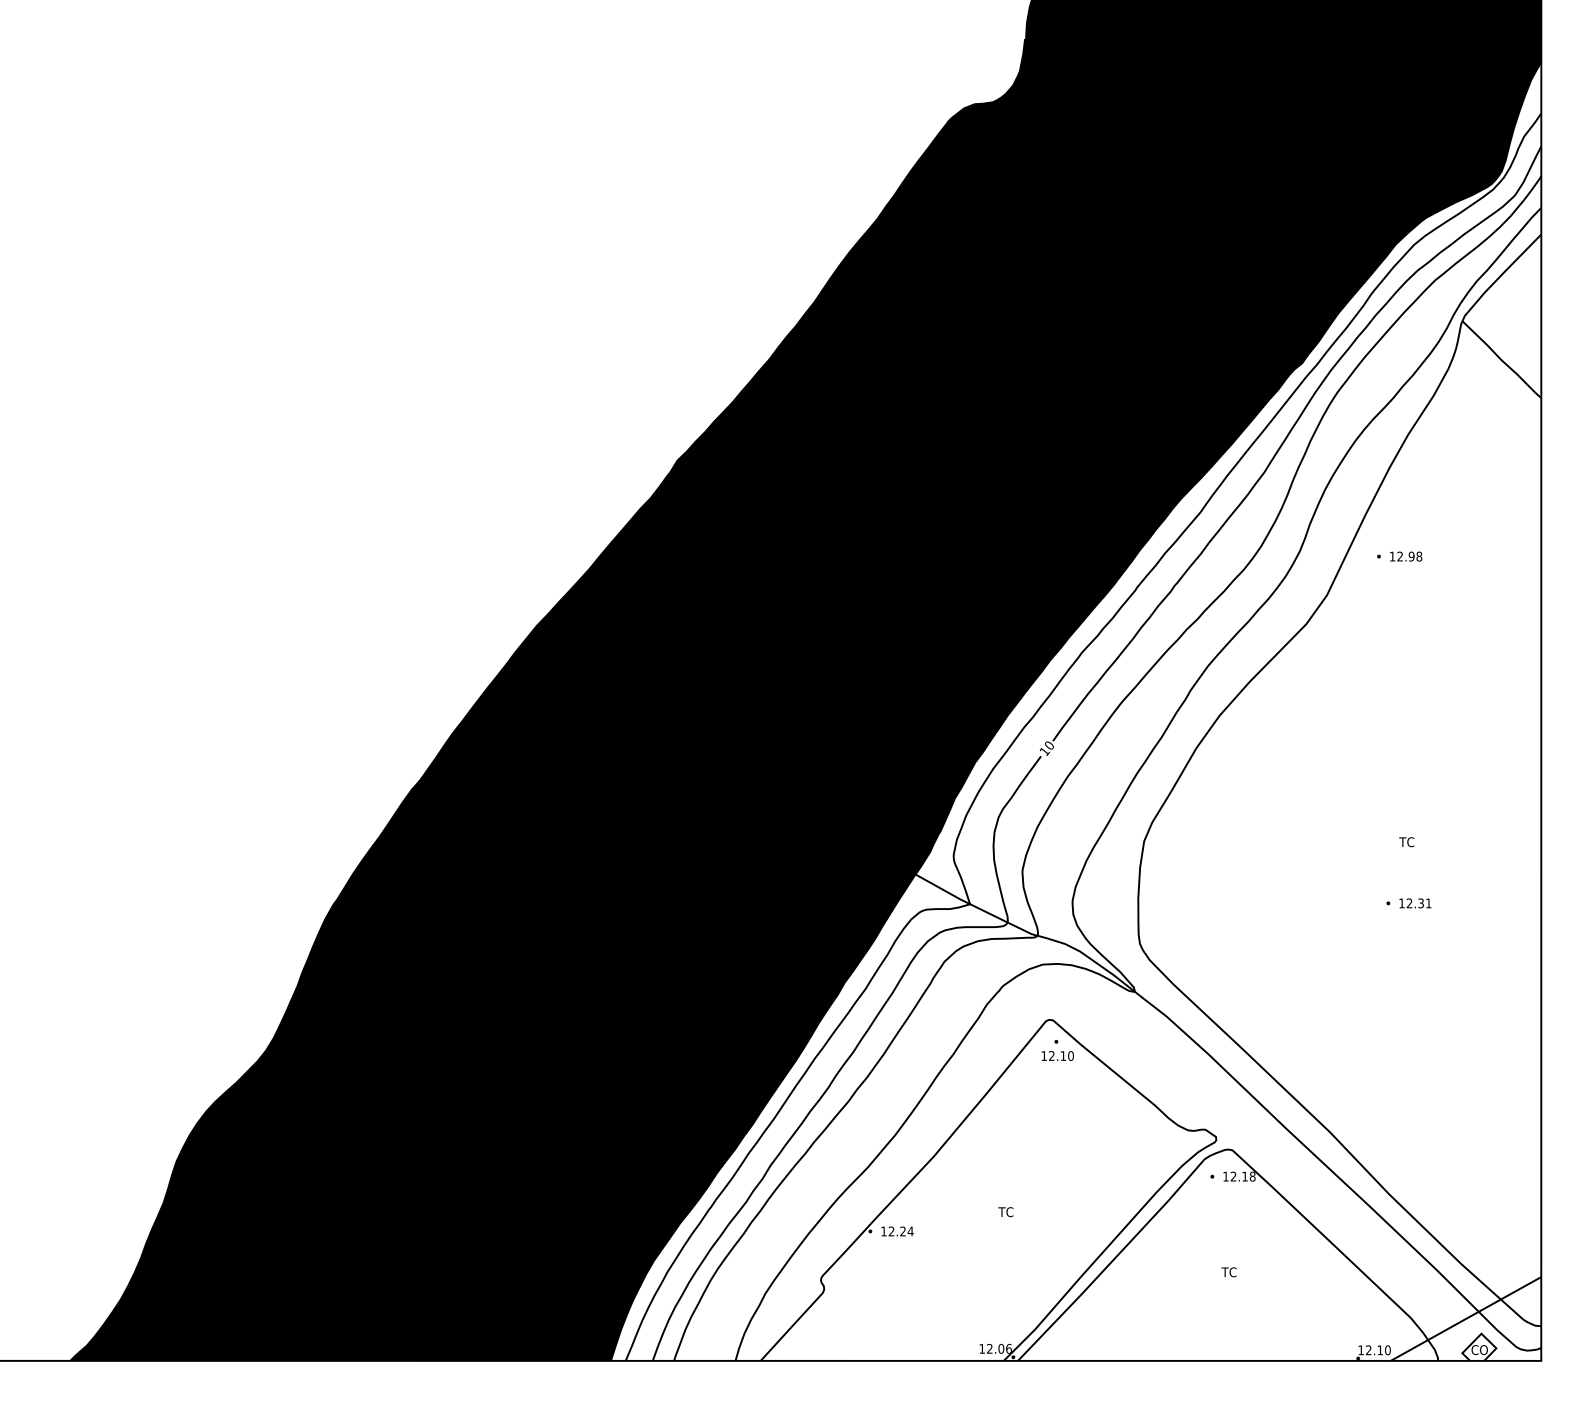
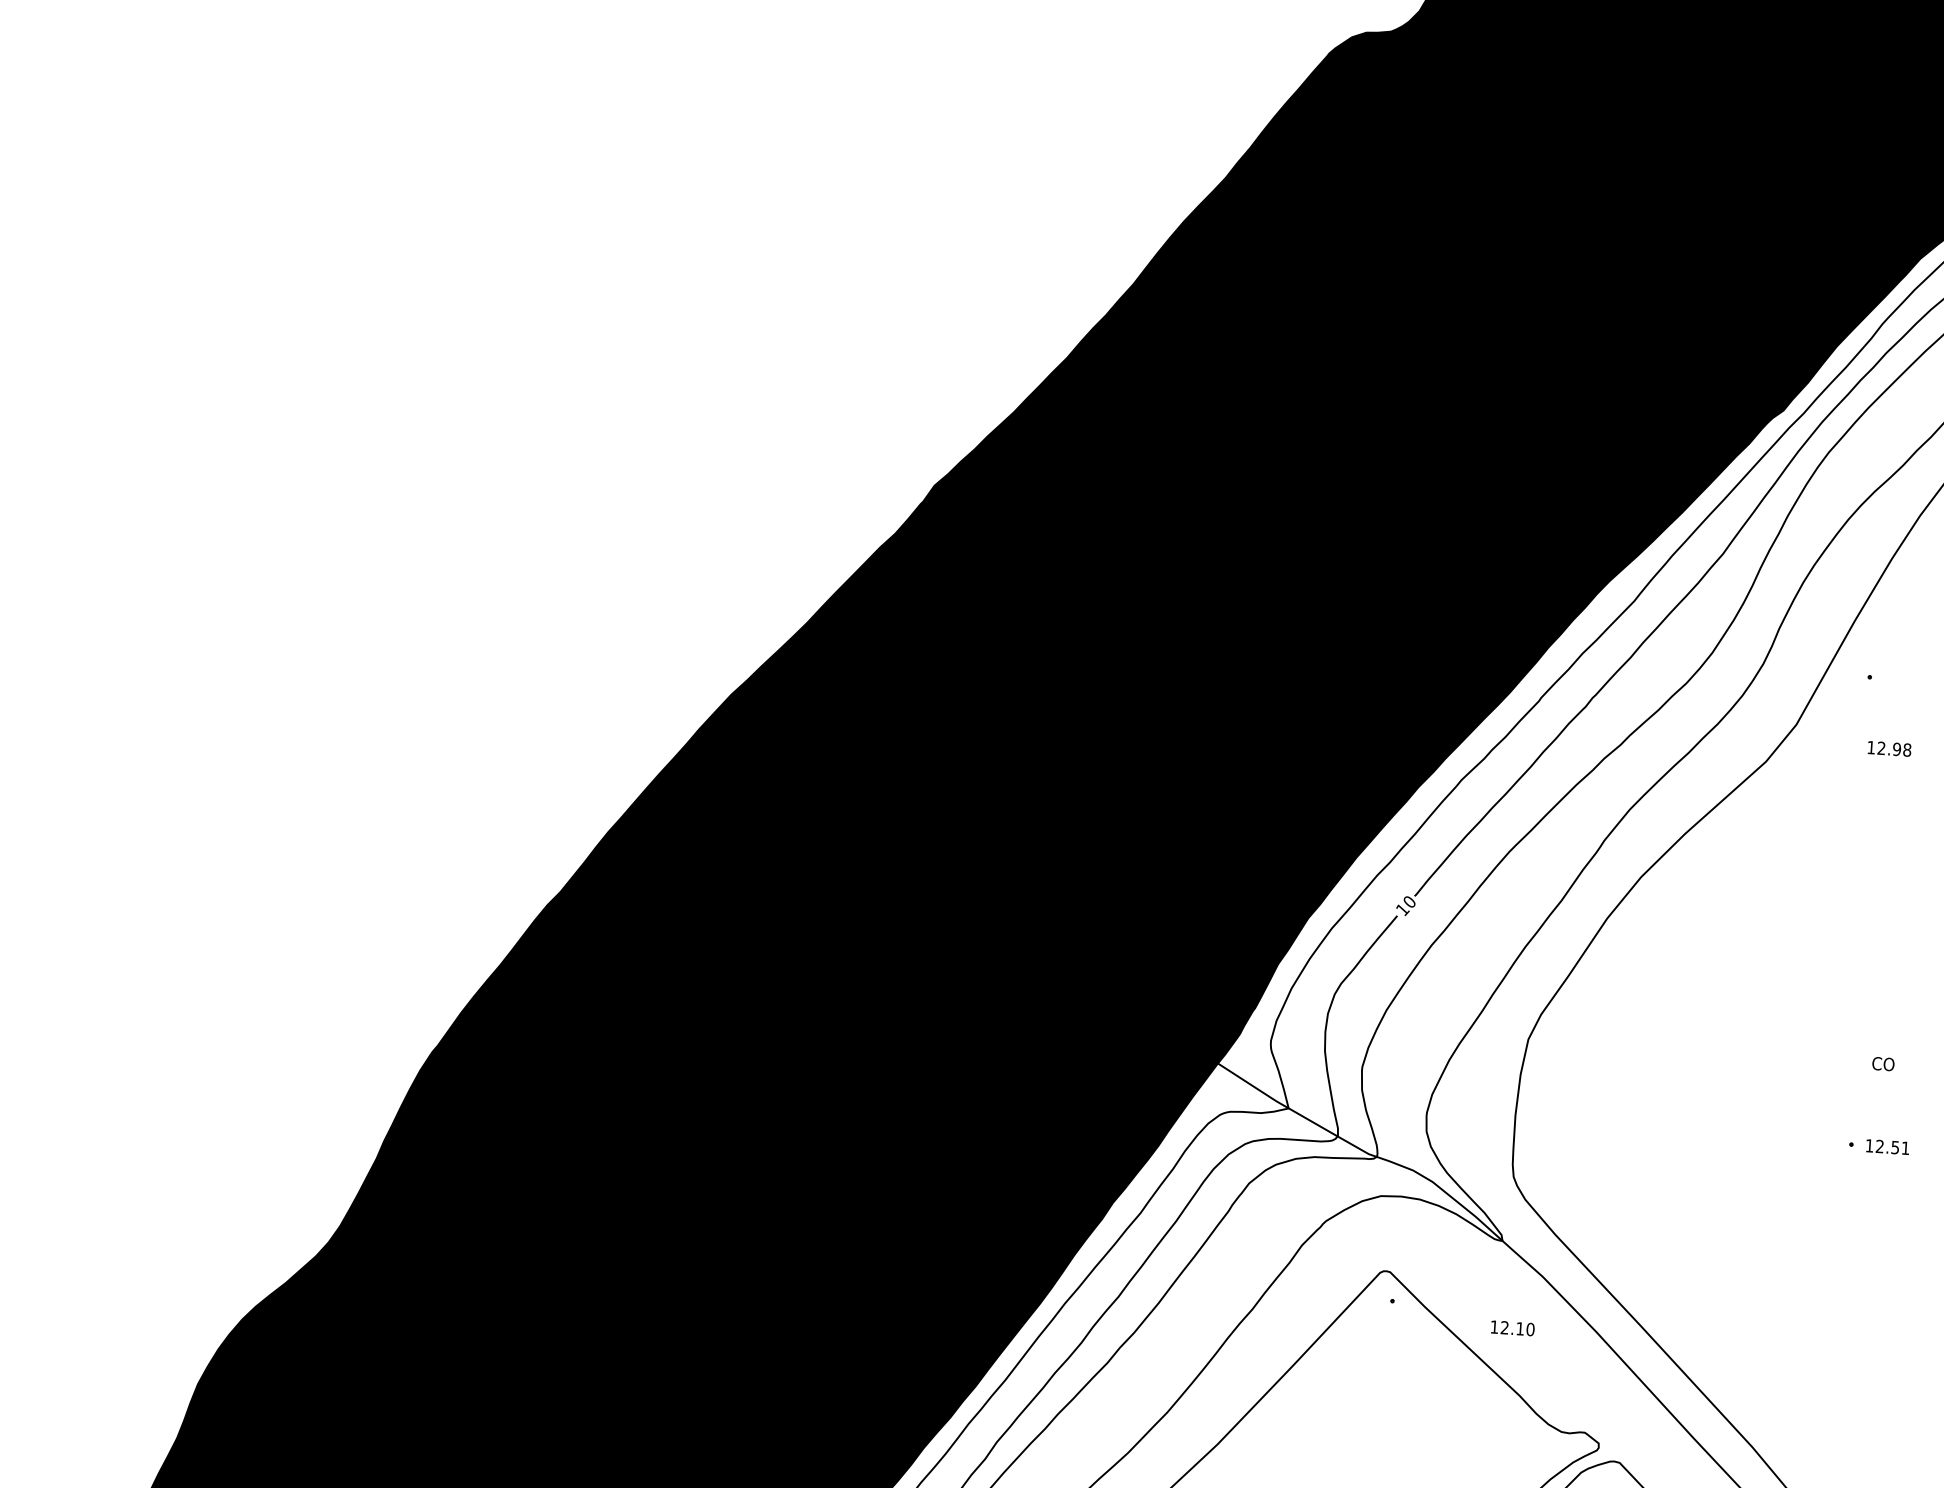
text: (1406, 556) -> (1890, 748), moved
text: (1407, 842) -> (1882, 1064), TC -> CO
text: (1420, 902) -> (1894, 1146), 12.31 -> 12.51
text: (1057, 1055) -> (1512, 1327), moved

